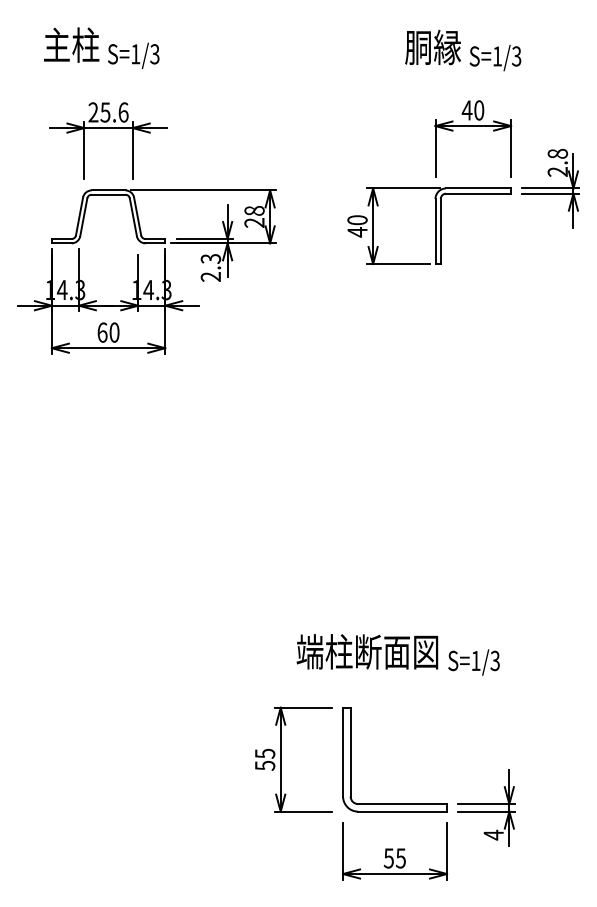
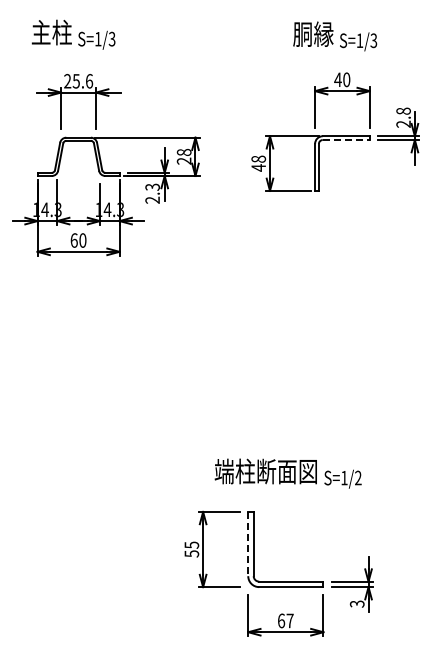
line: (478, 194) -> (346, 140), solid -> dashed
text: (357, 219) -> (258, 158), 40 -> 48
text: (495, 661) -> (358, 478), S=1/3 -> S=1/2
line: (343, 752) -> (248, 544), solid -> dashed
text: (492, 834) -> (356, 603), 4 -> 3
text: (394, 857) -> (285, 620), 55 -> 67

